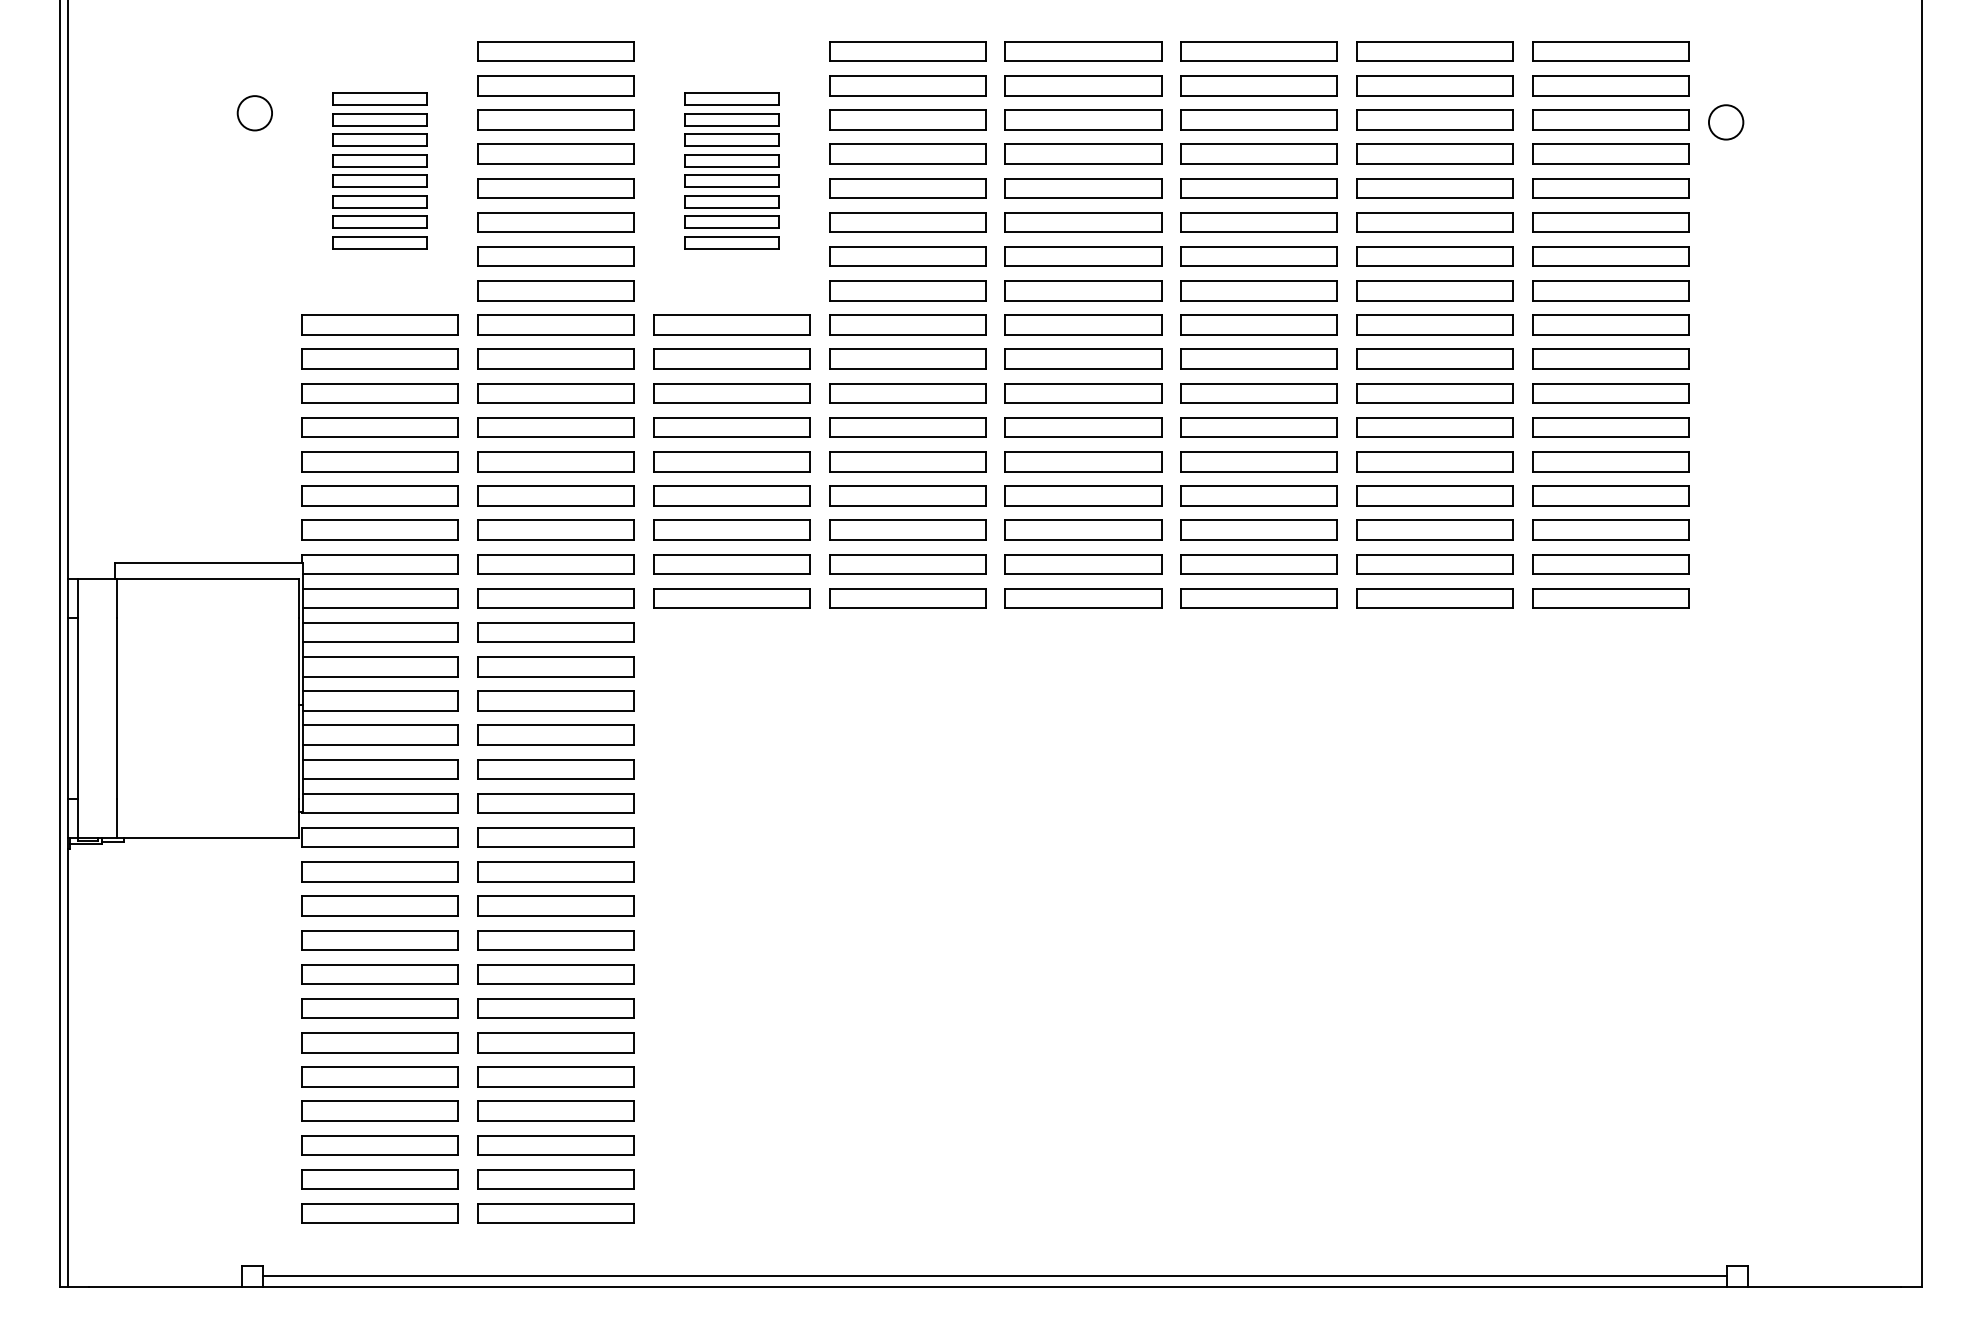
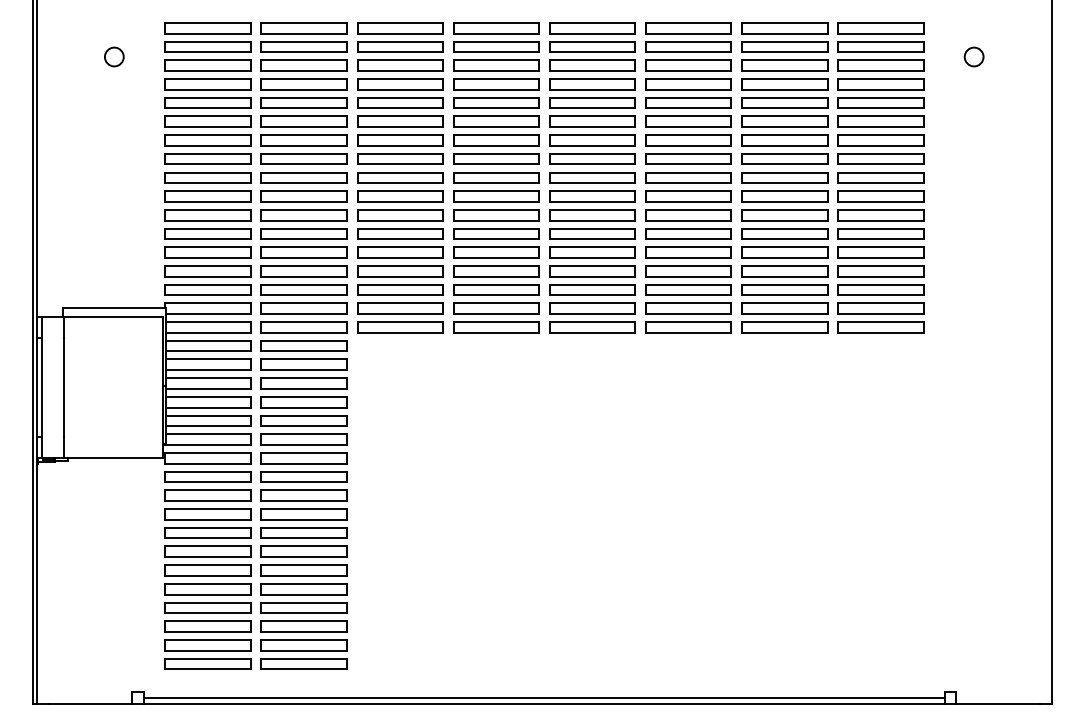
circle: (255, 112) -> (114, 56), moved
circle: (1724, 121) -> (973, 56), moved
part: (379, 170) -> (207, 93), size x1.67
part: (732, 170) -> (400, 93), size x1.67

